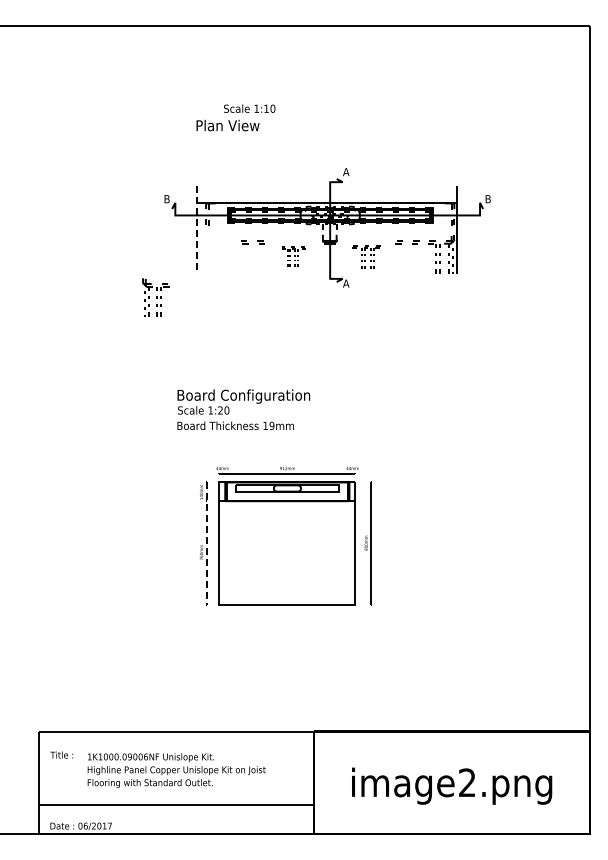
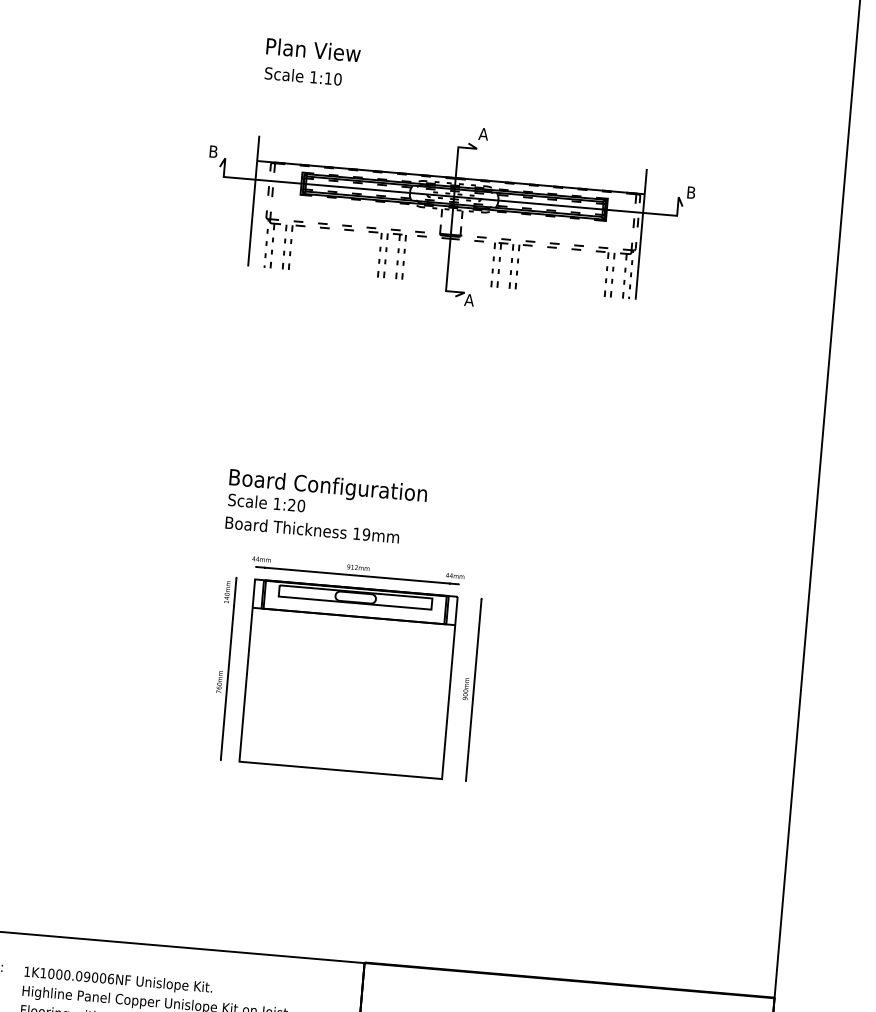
text: (249, 108) -> (303, 75), moved
line: (196, 229) -> (253, 200), dashed -> solid
part: (293, 256) -> (394, 253), size x1.67
part: (366, 256) -> (502, 262), size x1.43
part: (155, 297) -> (282, 240), moved
text: (243, 409) -> (326, 506), moved
line: (206, 542) -> (228, 667), dashed -> solid

